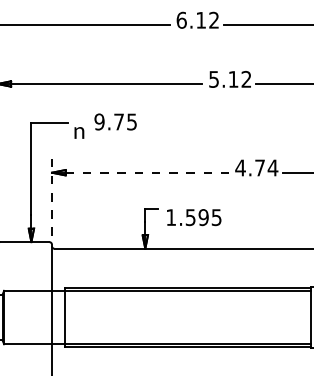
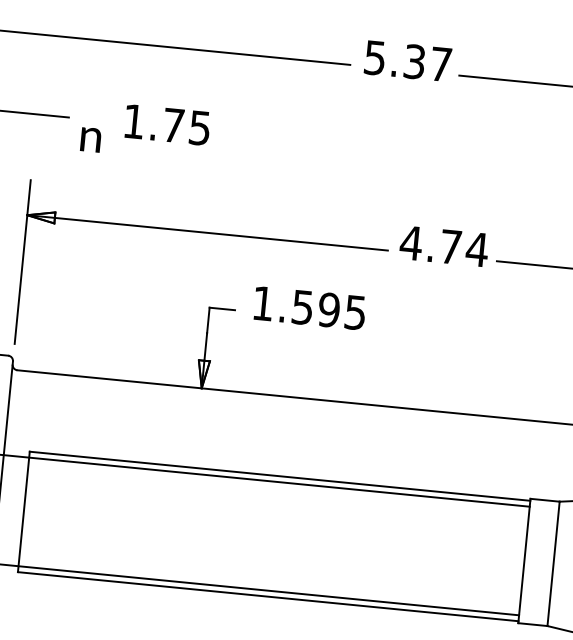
text: (239, 78) -> (426, 61), 5.12 -> 5.37
text: (99, 121) -> (134, 120), 9.75 -> 1.75
line: (147, 172) -> (221, 233), dashed -> solid
line: (52, 195) -> (23, 261), dashed -> solid
text: (194, 217) -> (310, 308), moved

